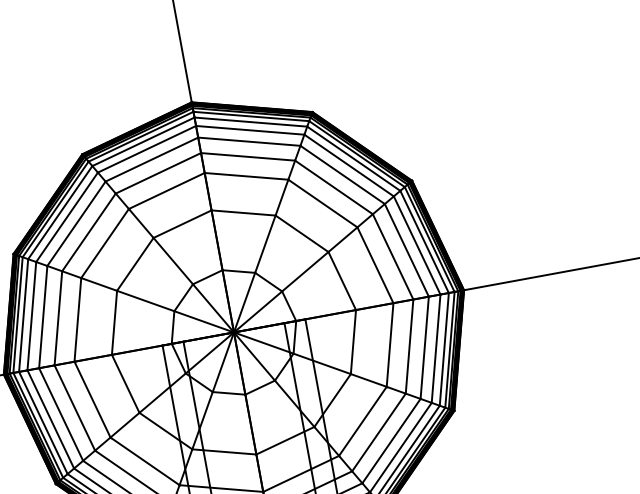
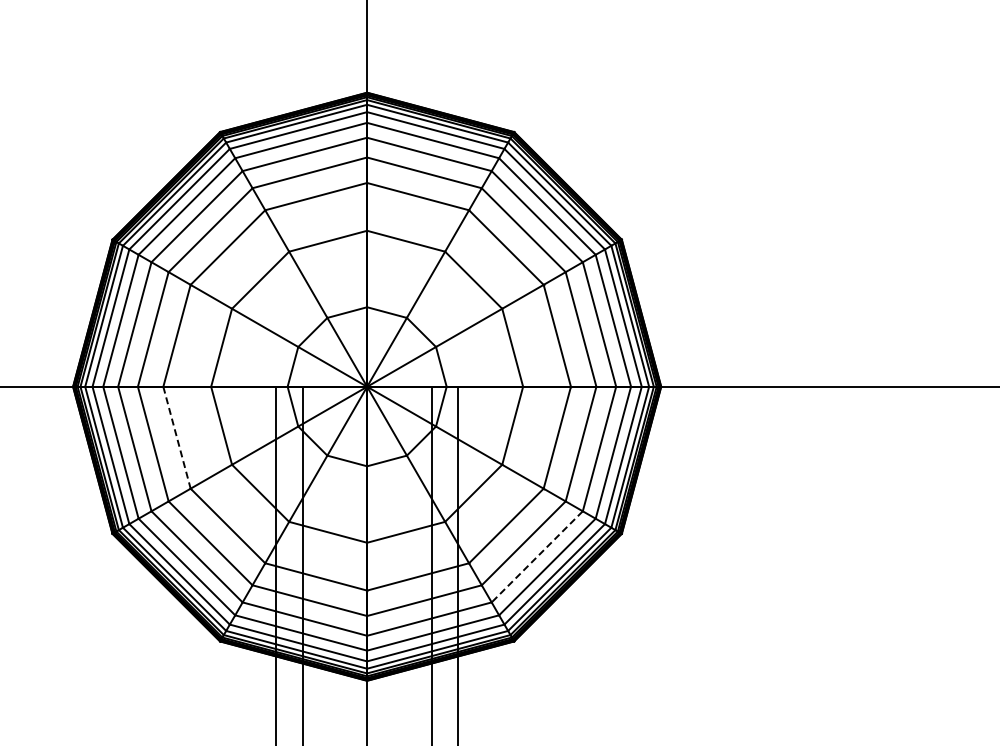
line: (92, 399) -> (177, 437), solid -> dashed
line: (390, 441) -> (536, 557), solid -> dashed

